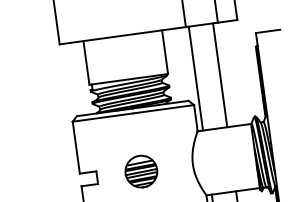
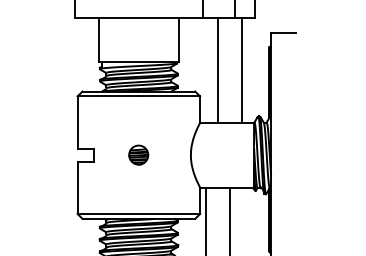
line: (220, 75) -> (242, 70), moved
line: (195, 78) -> (217, 70), moved
part: (140, 171) -> (138, 154), size x0.6

